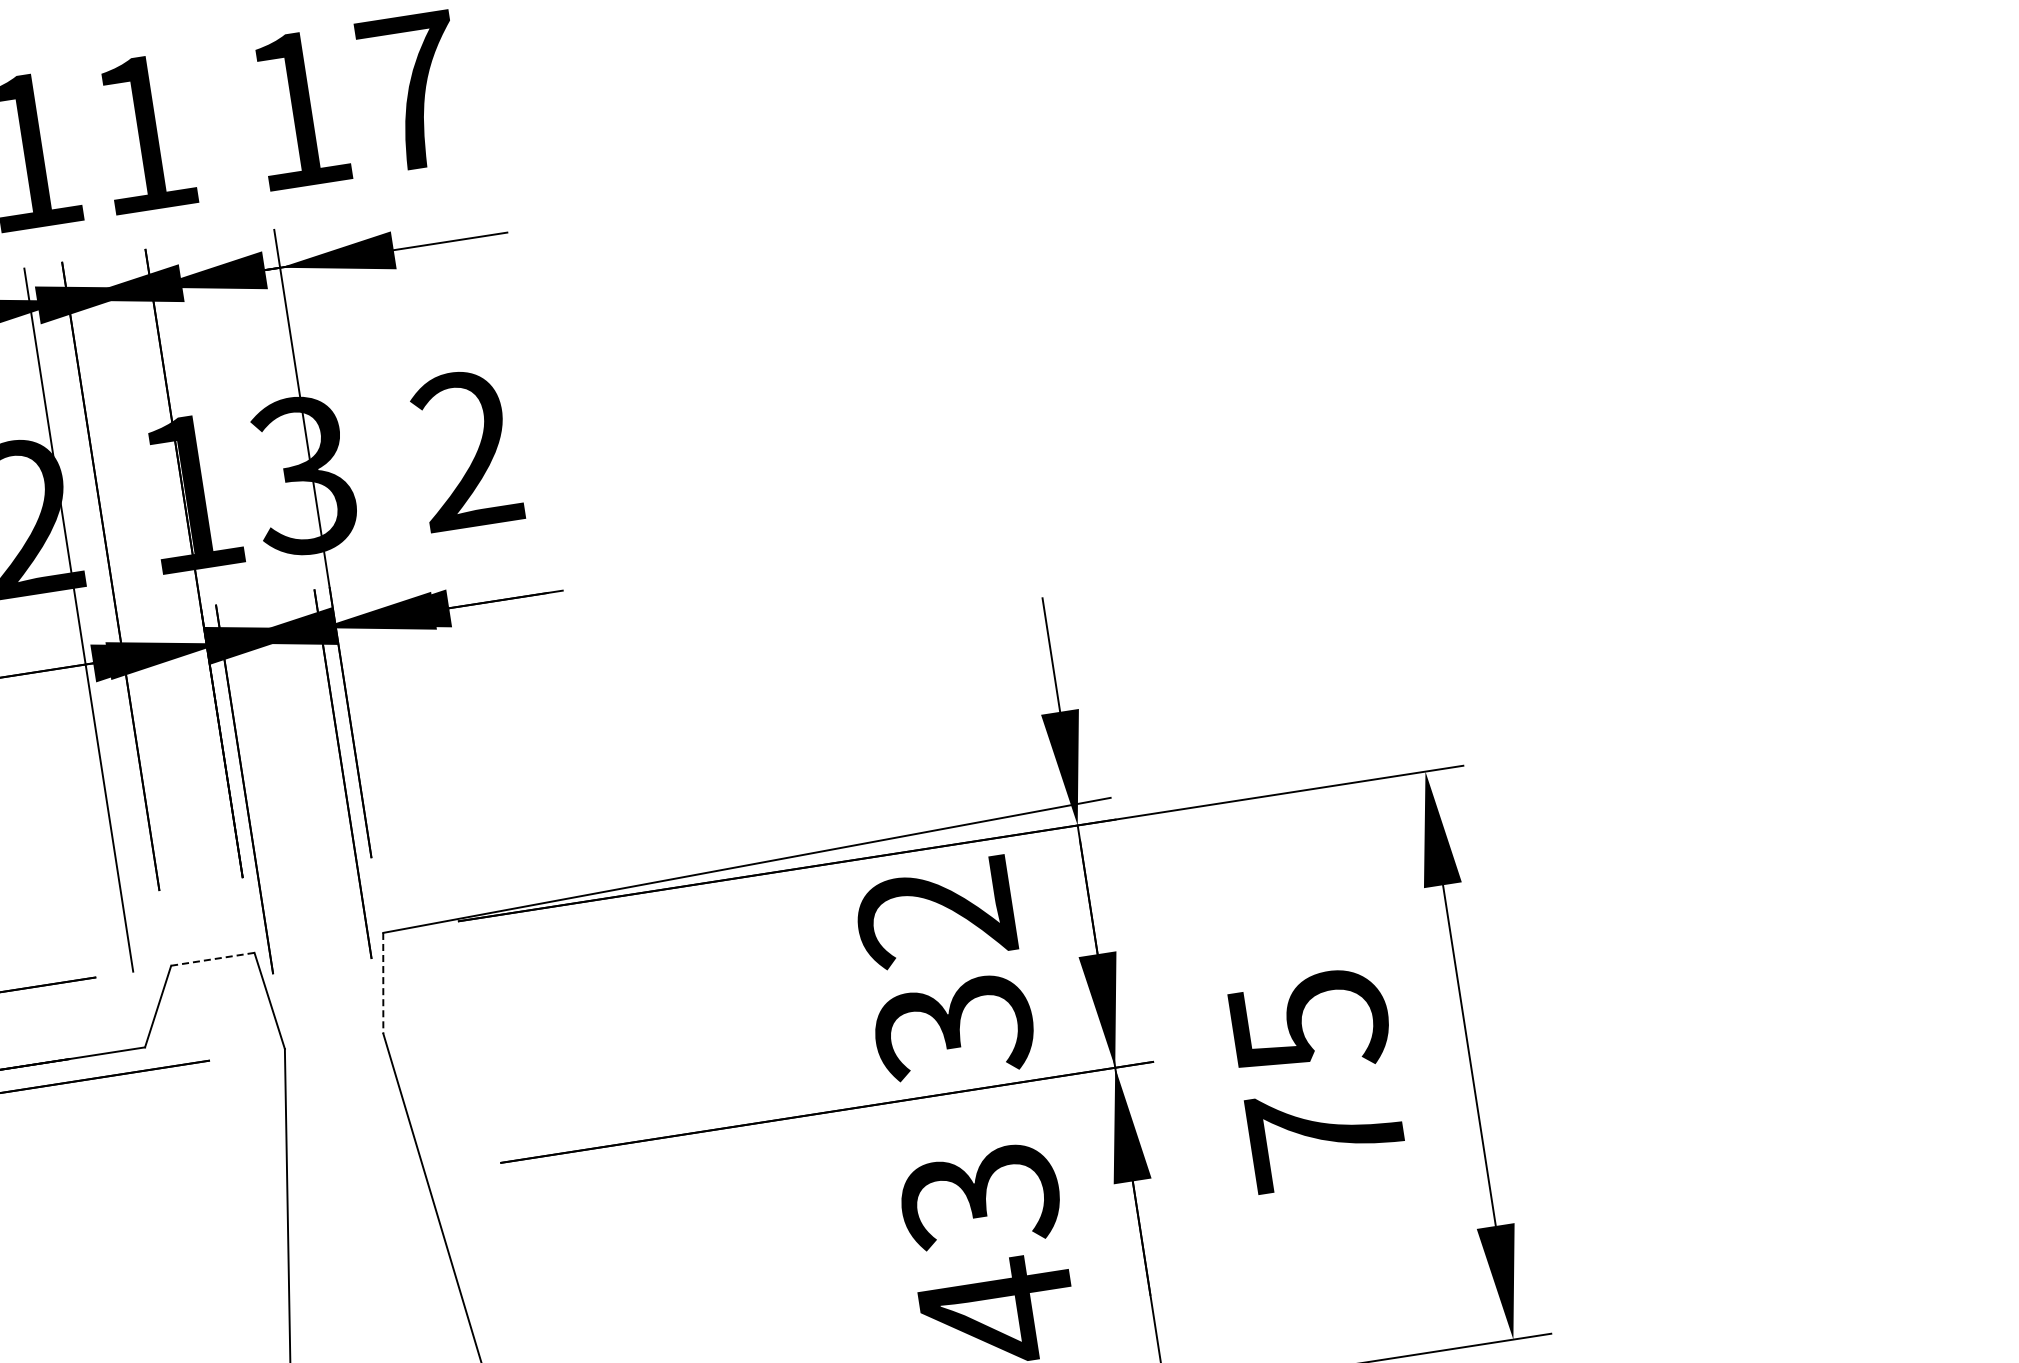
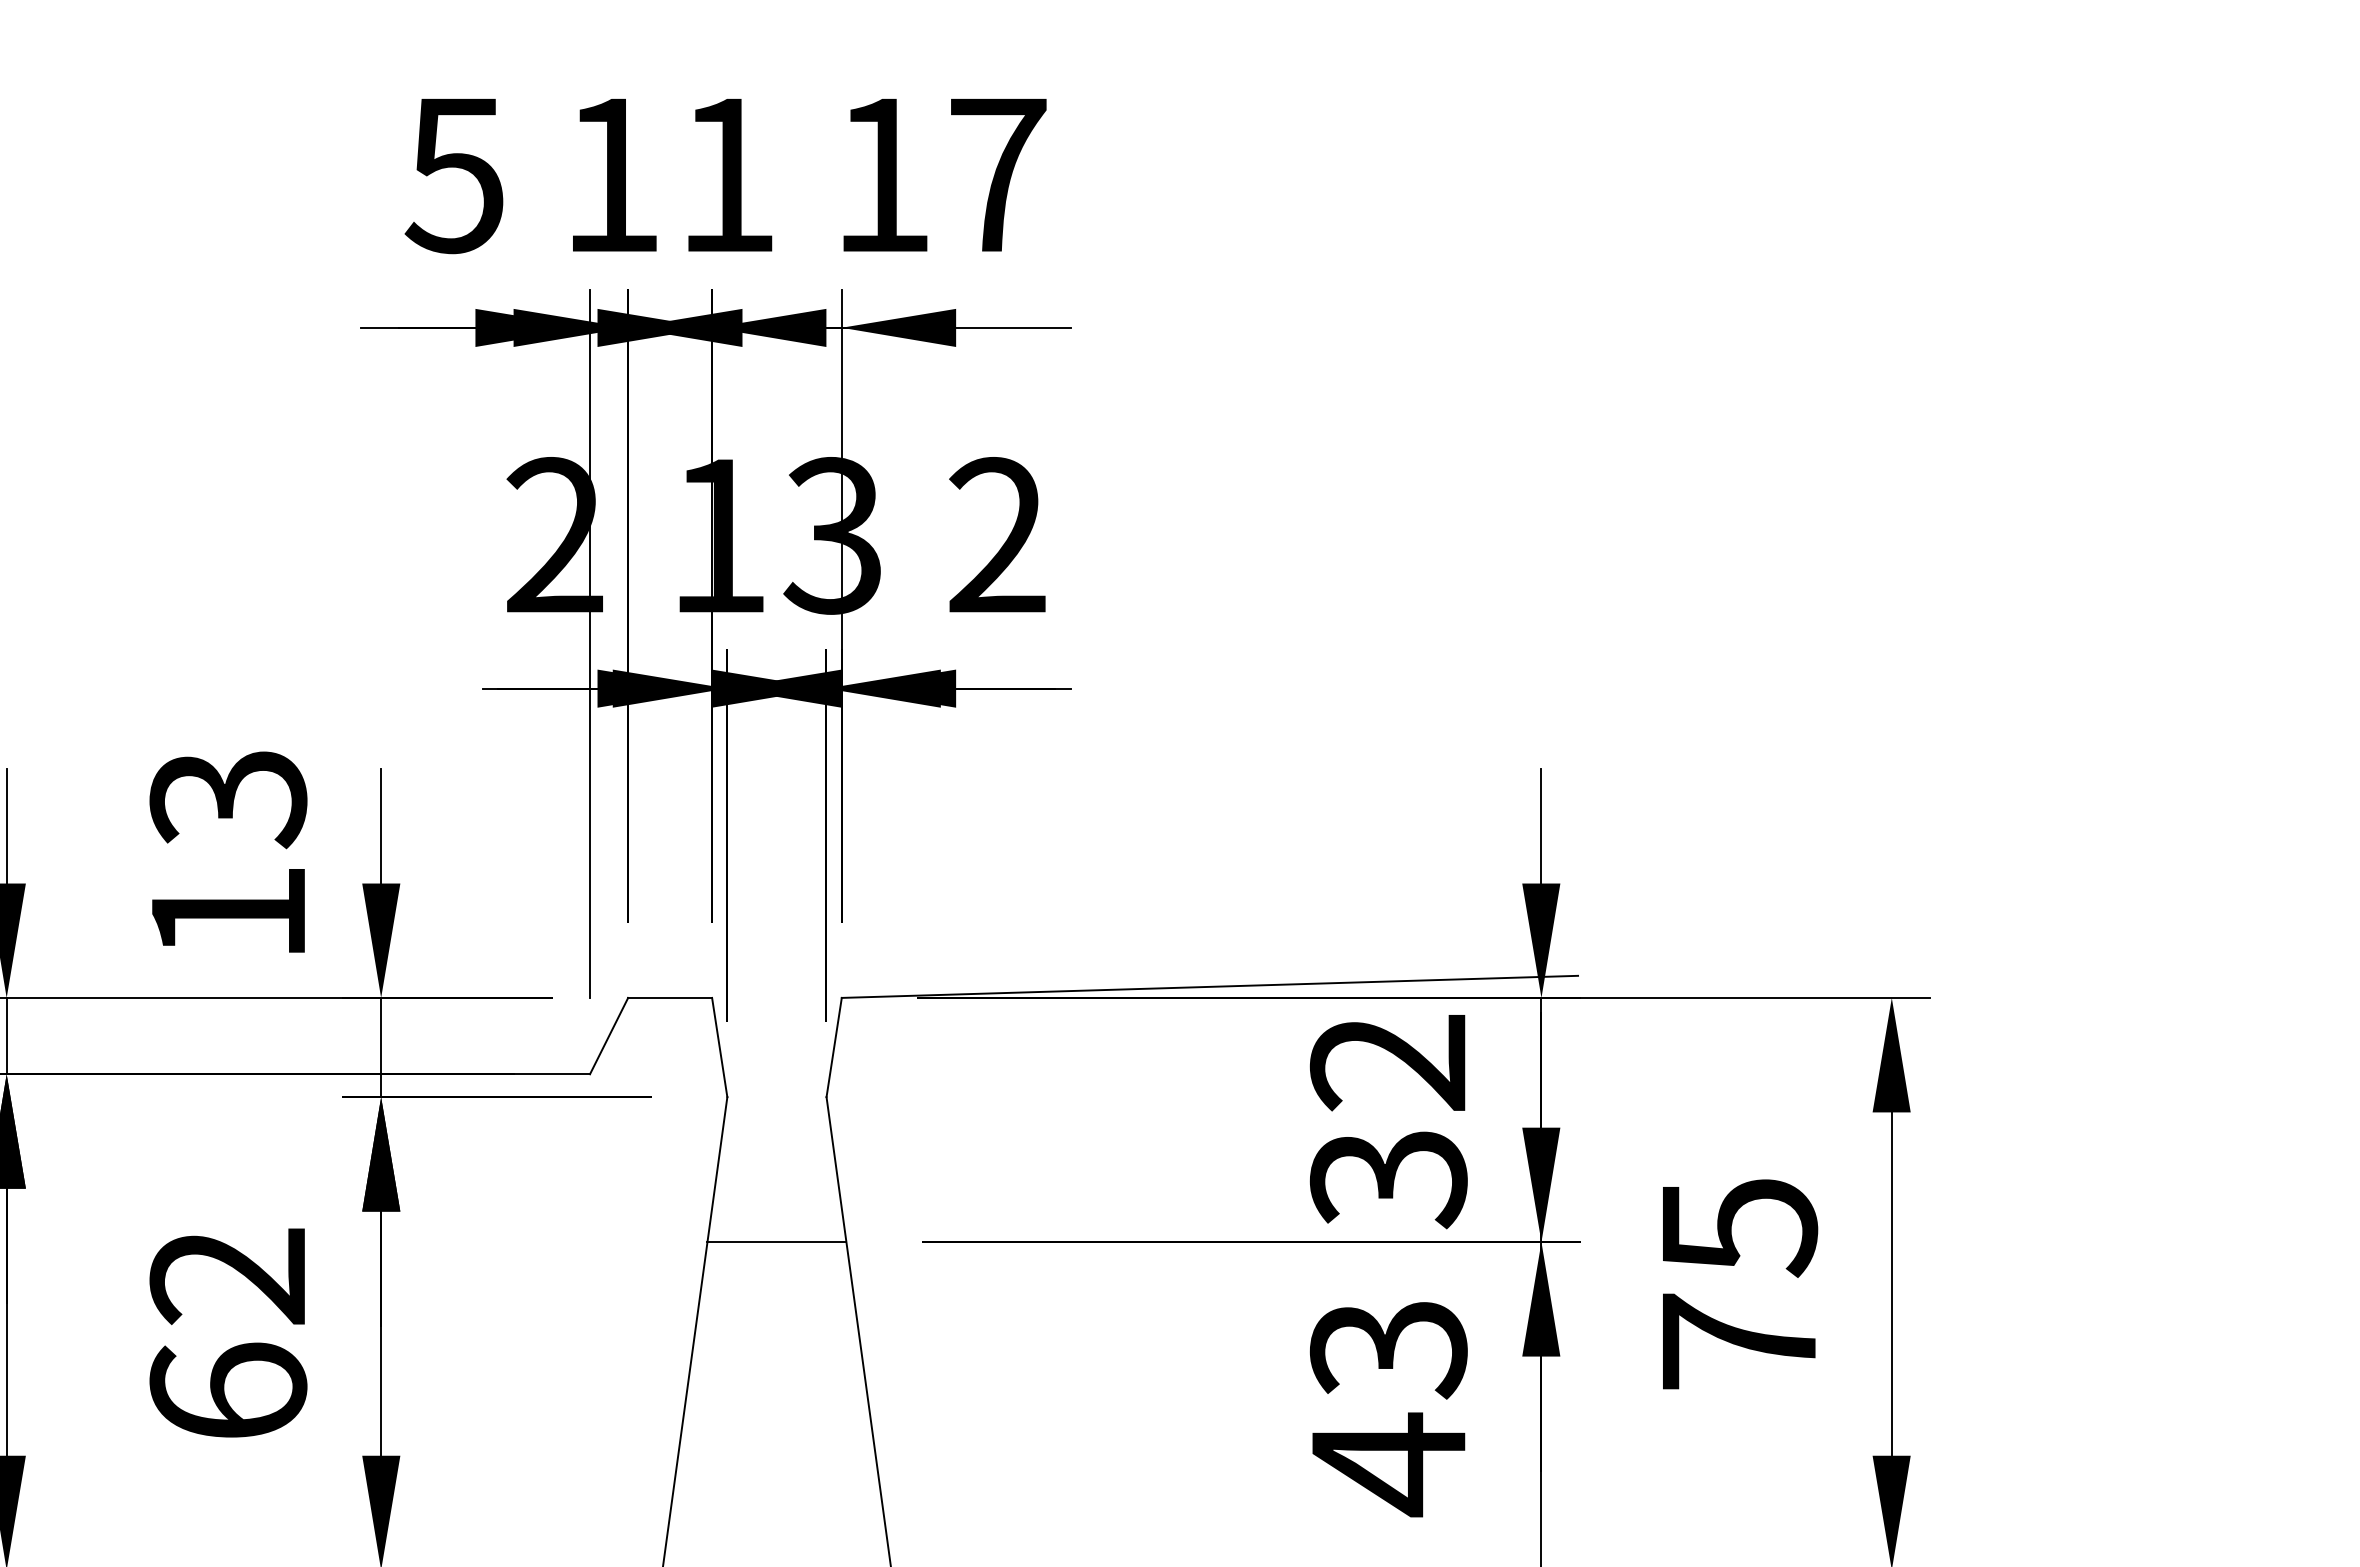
line: (213, 958) -> (670, 997), dashed -> solid
line: (383, 984) -> (834, 1048), dashed -> solid
line: (356, 1185) -> (776, 1242), added

